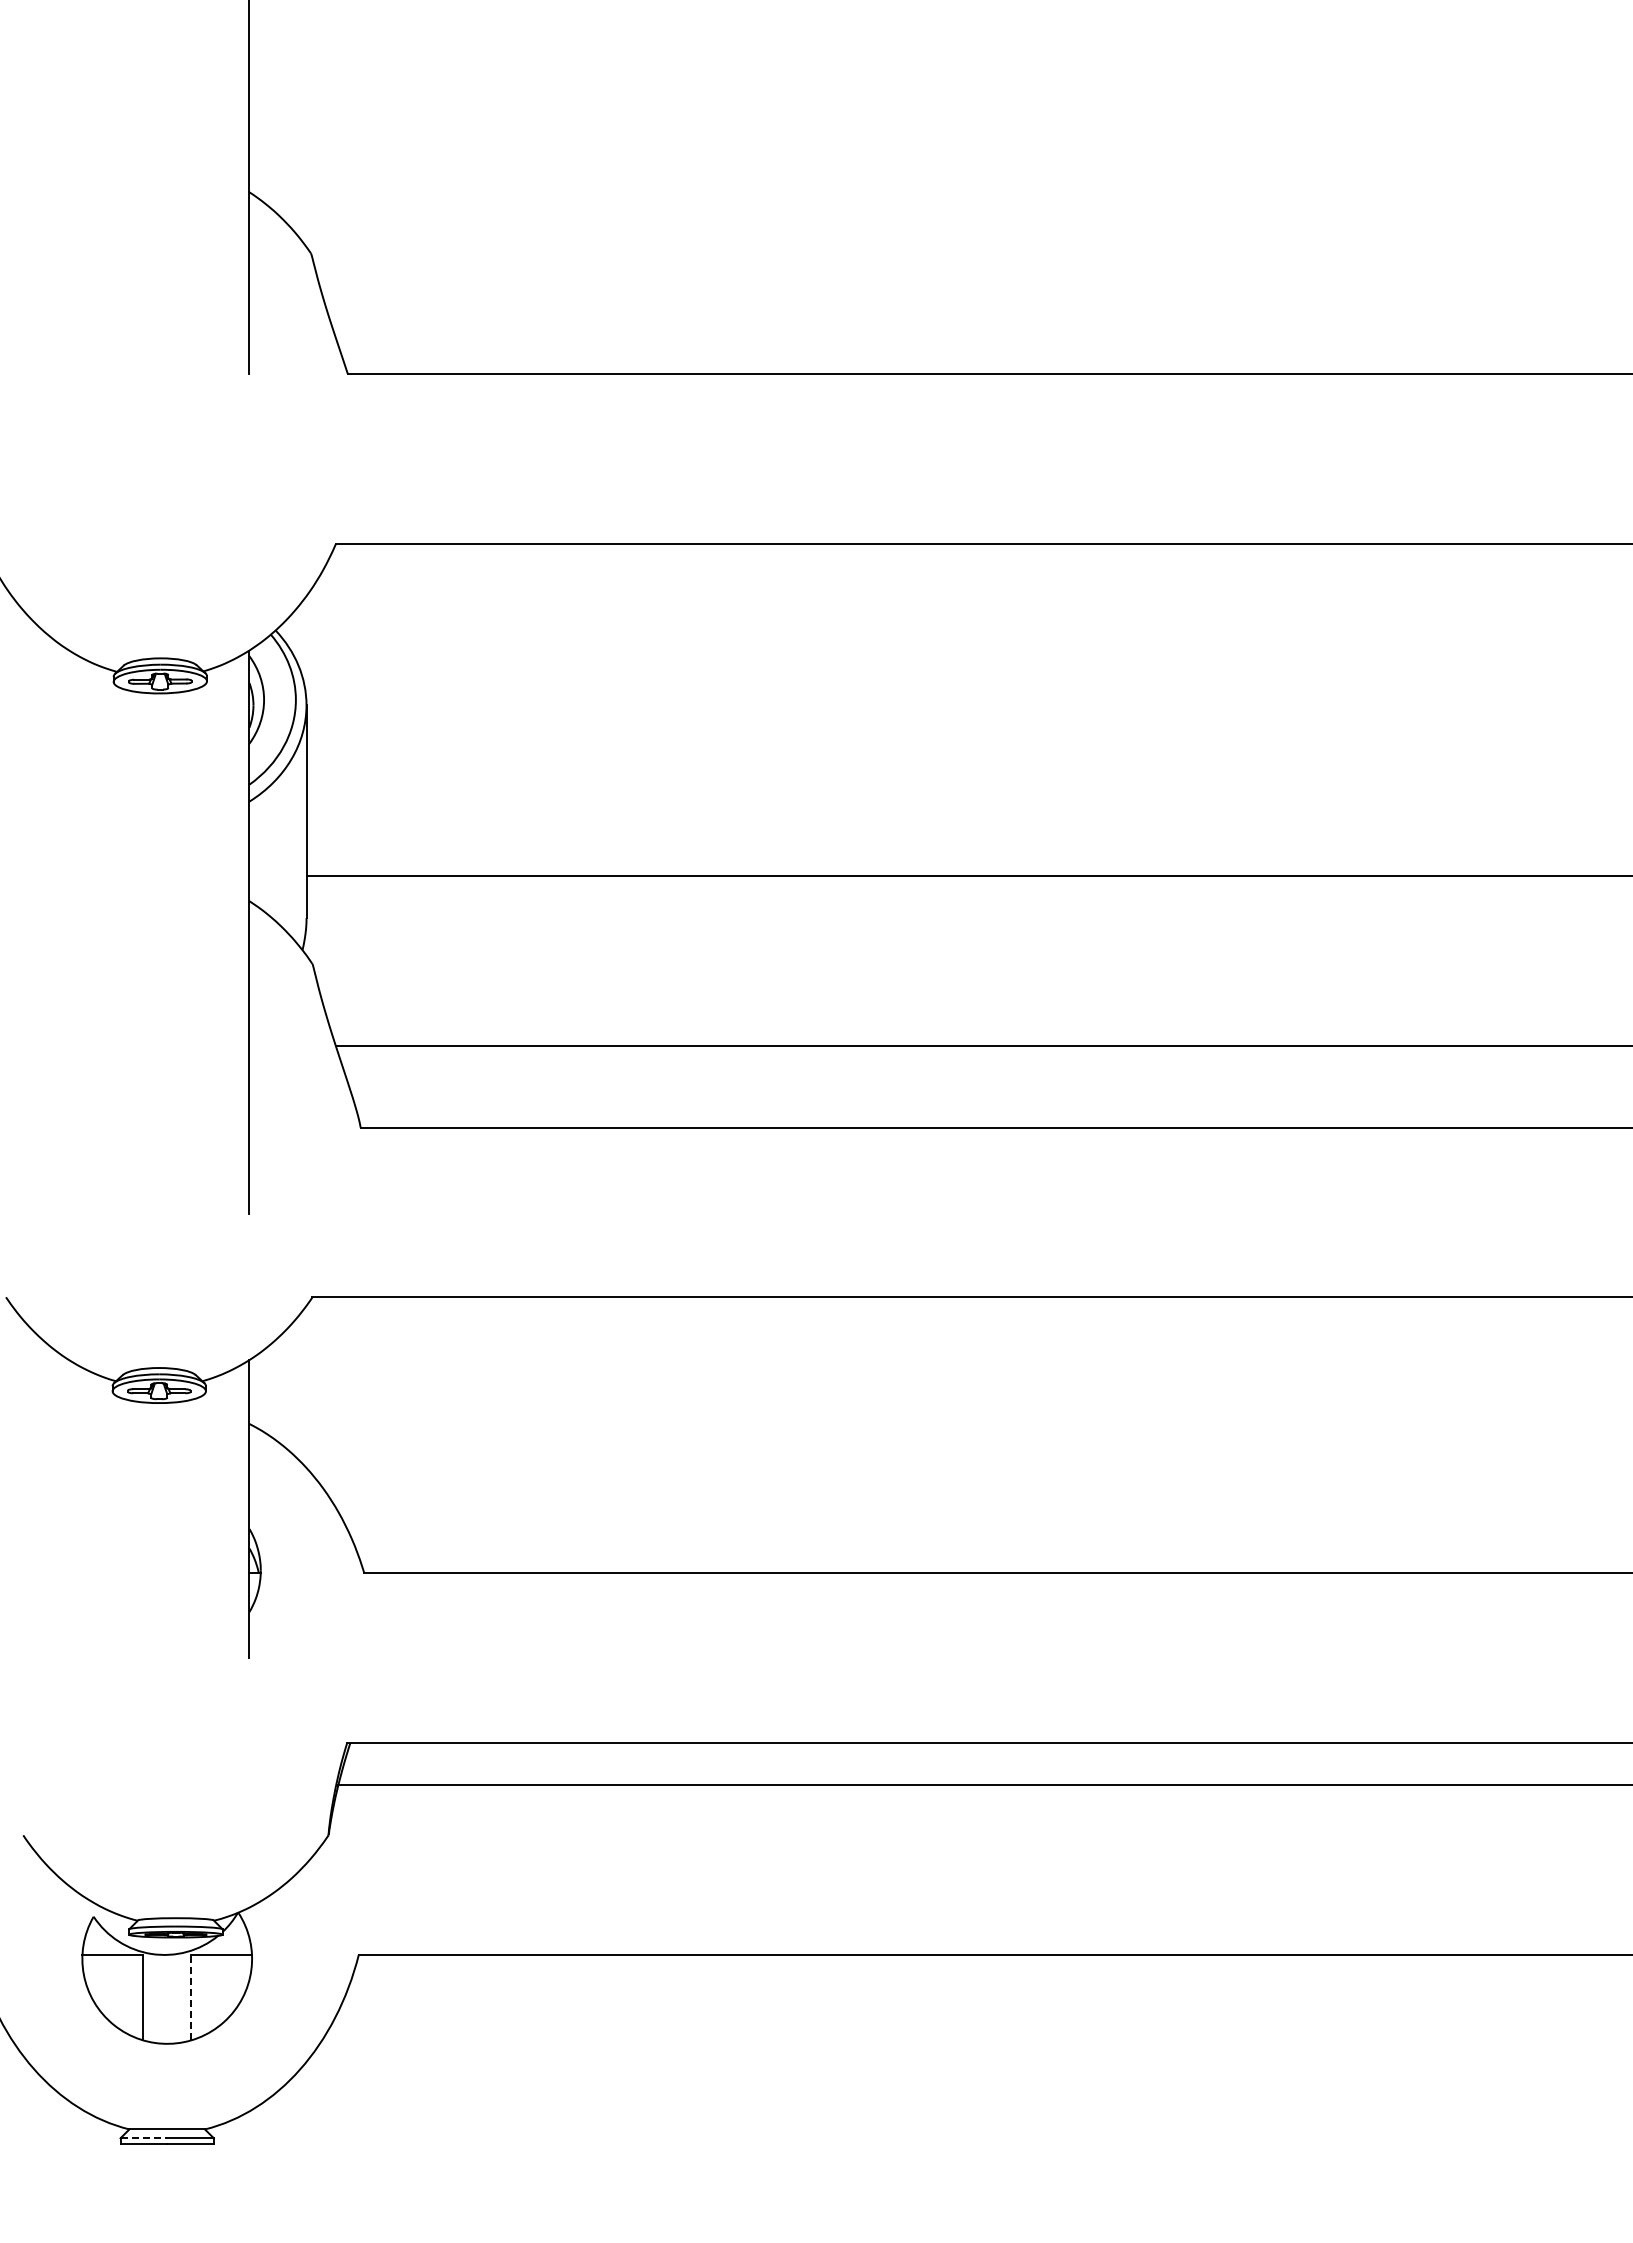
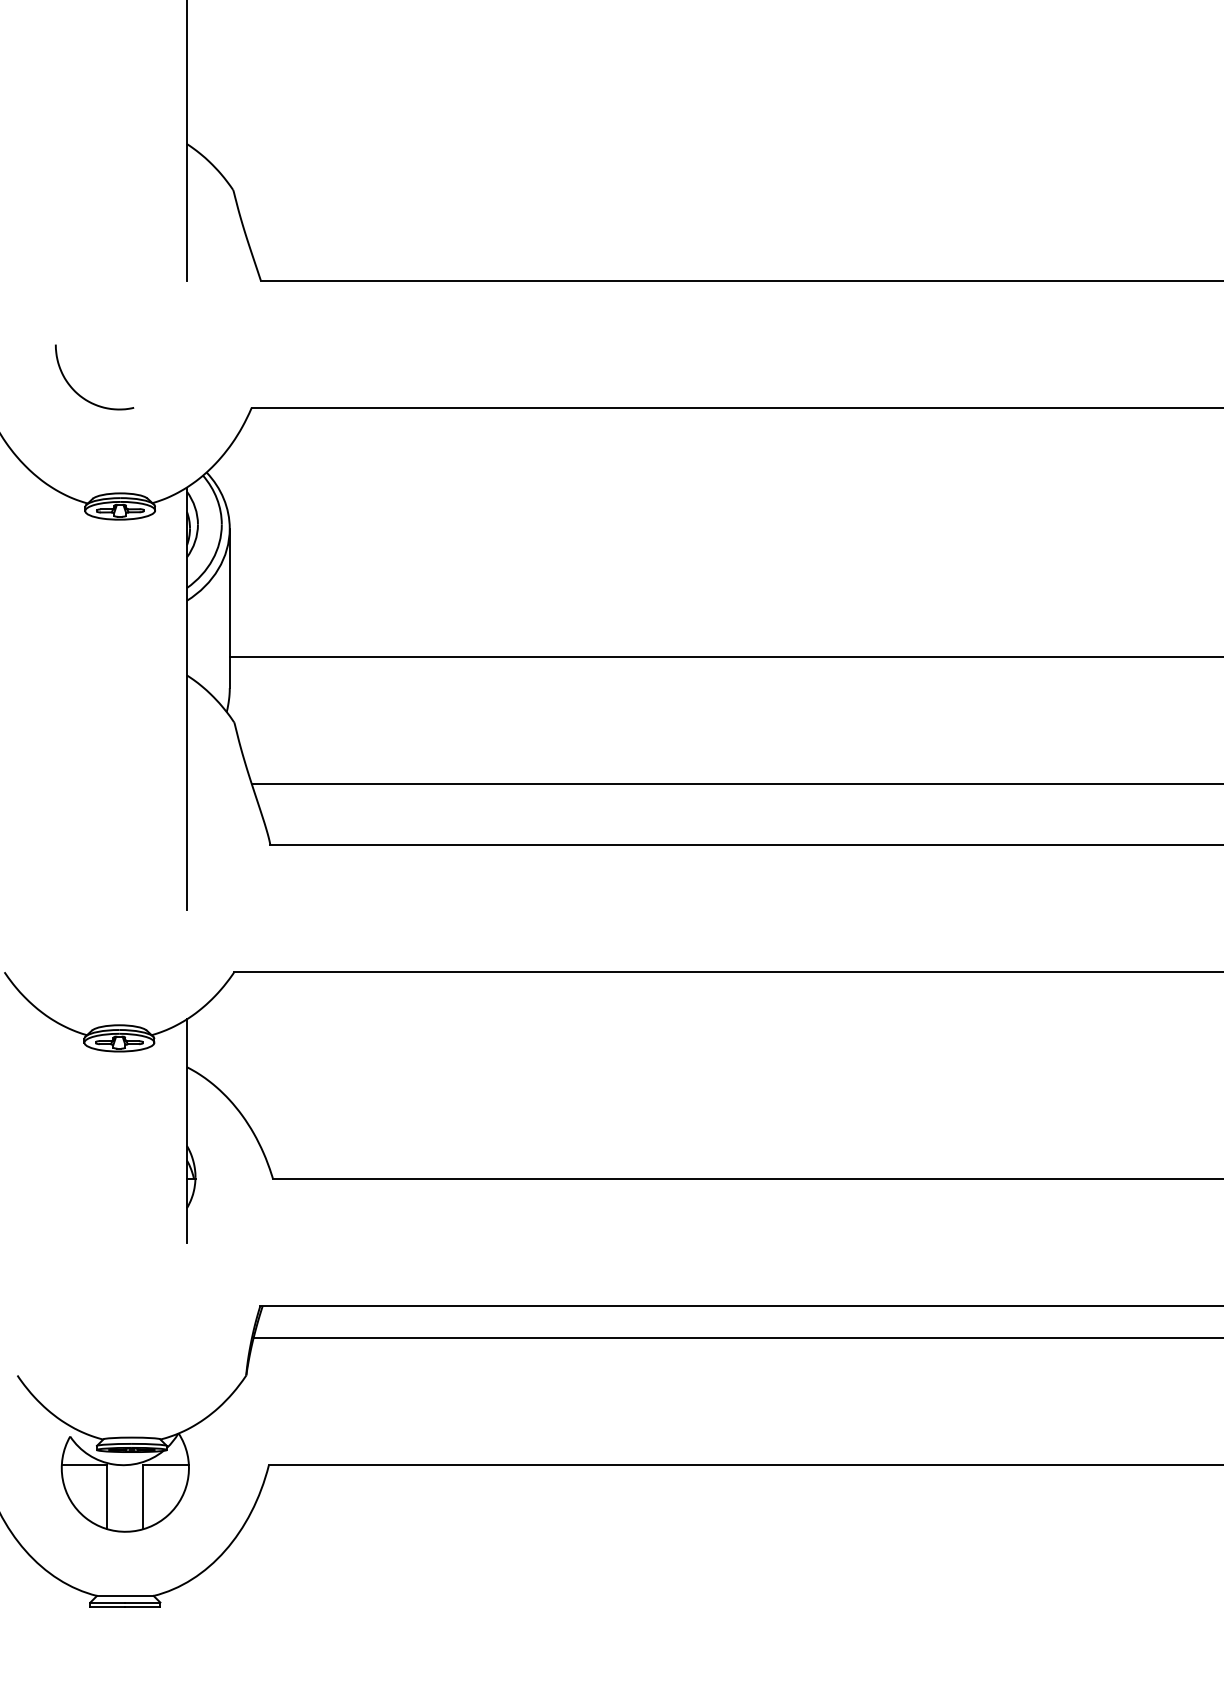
curve: (105, 525) -> (79, 393), added
line: (191, 1997) -> (143, 1497), dashed -> solid
line: (144, 2138) -> (108, 1602), dashed -> solid

